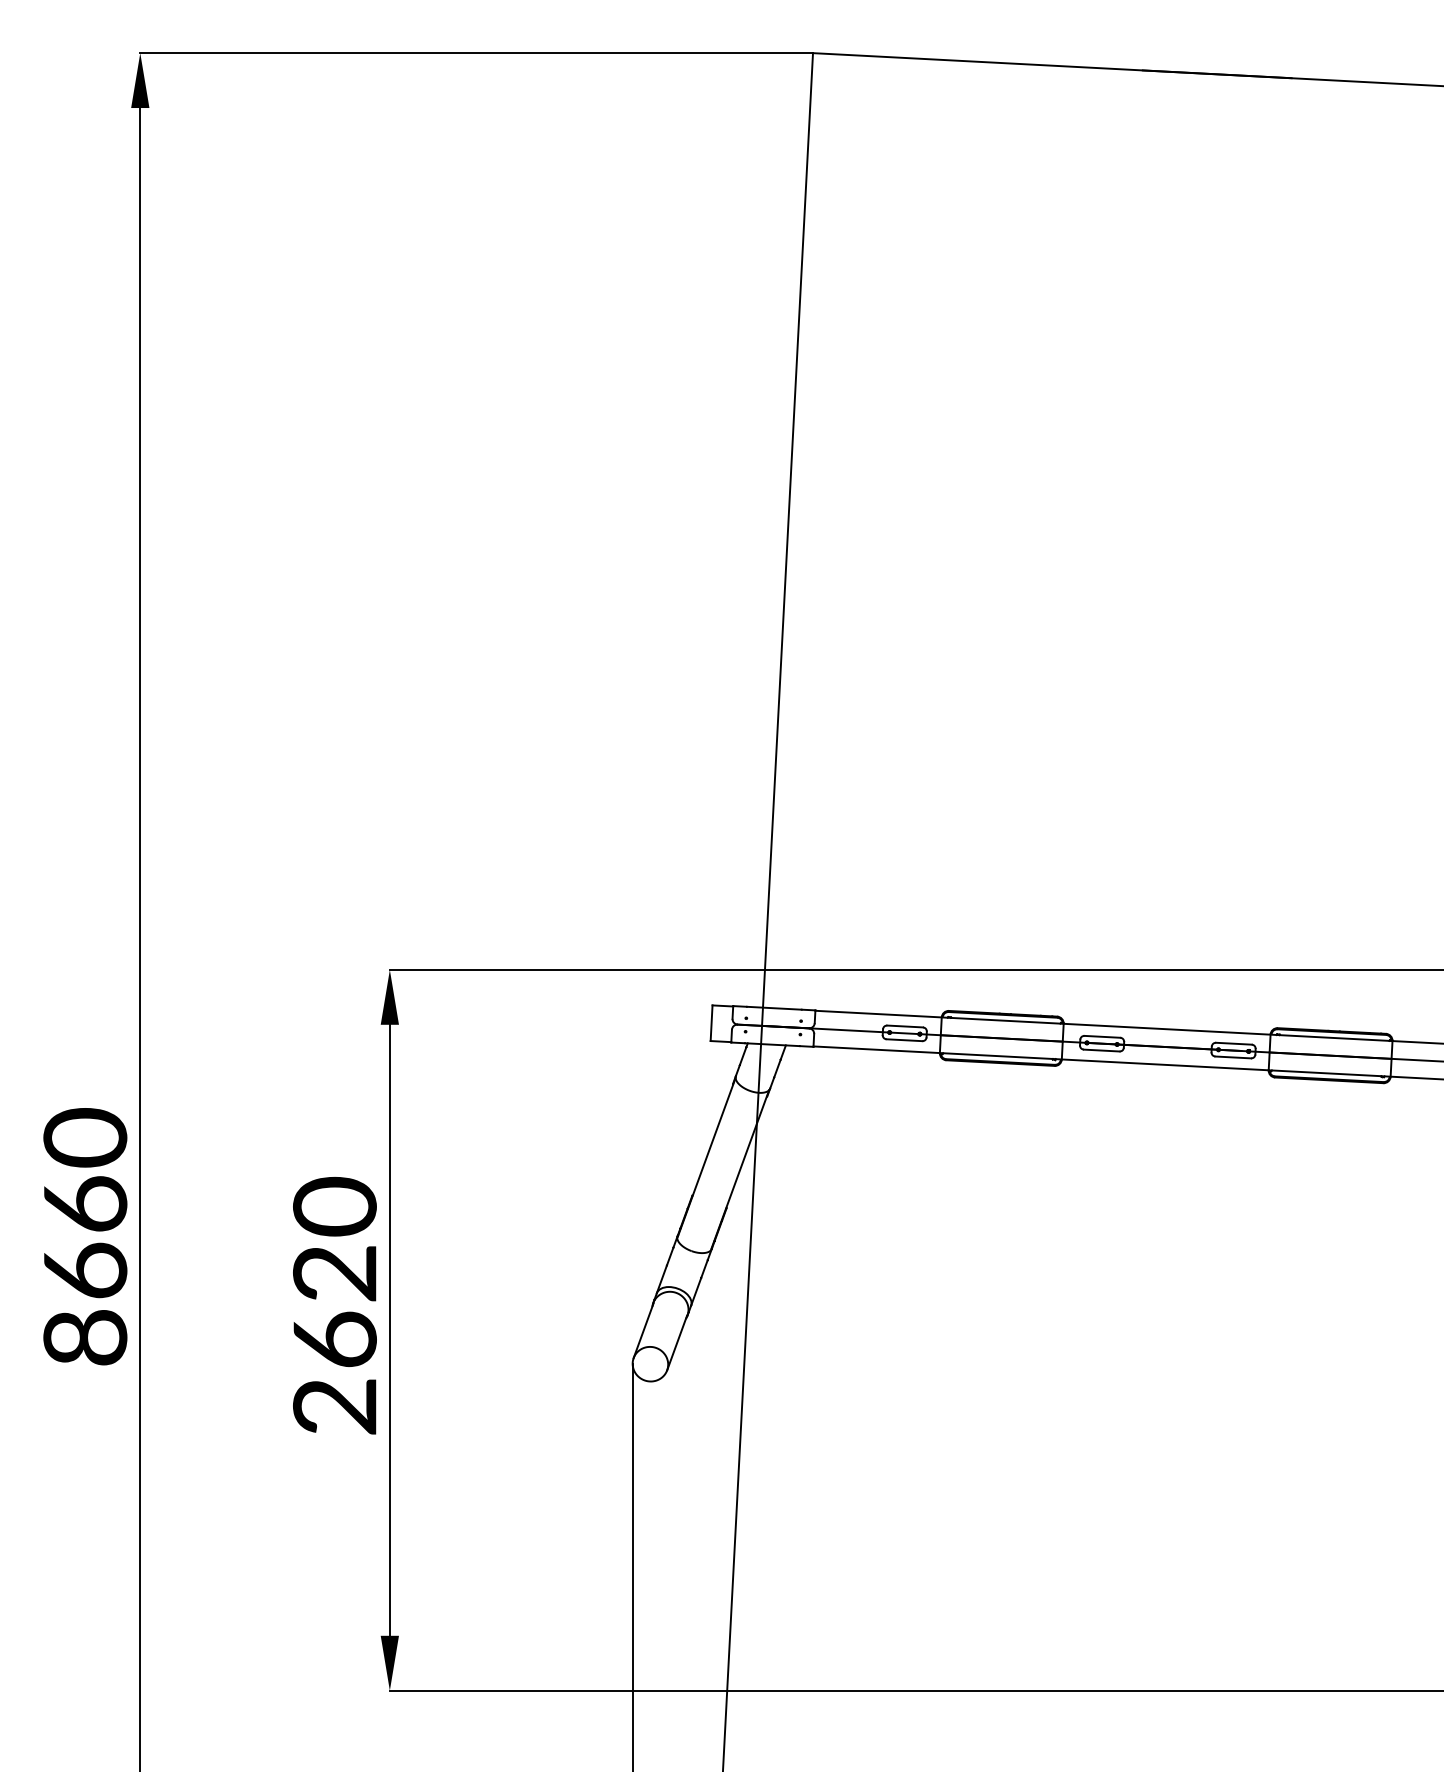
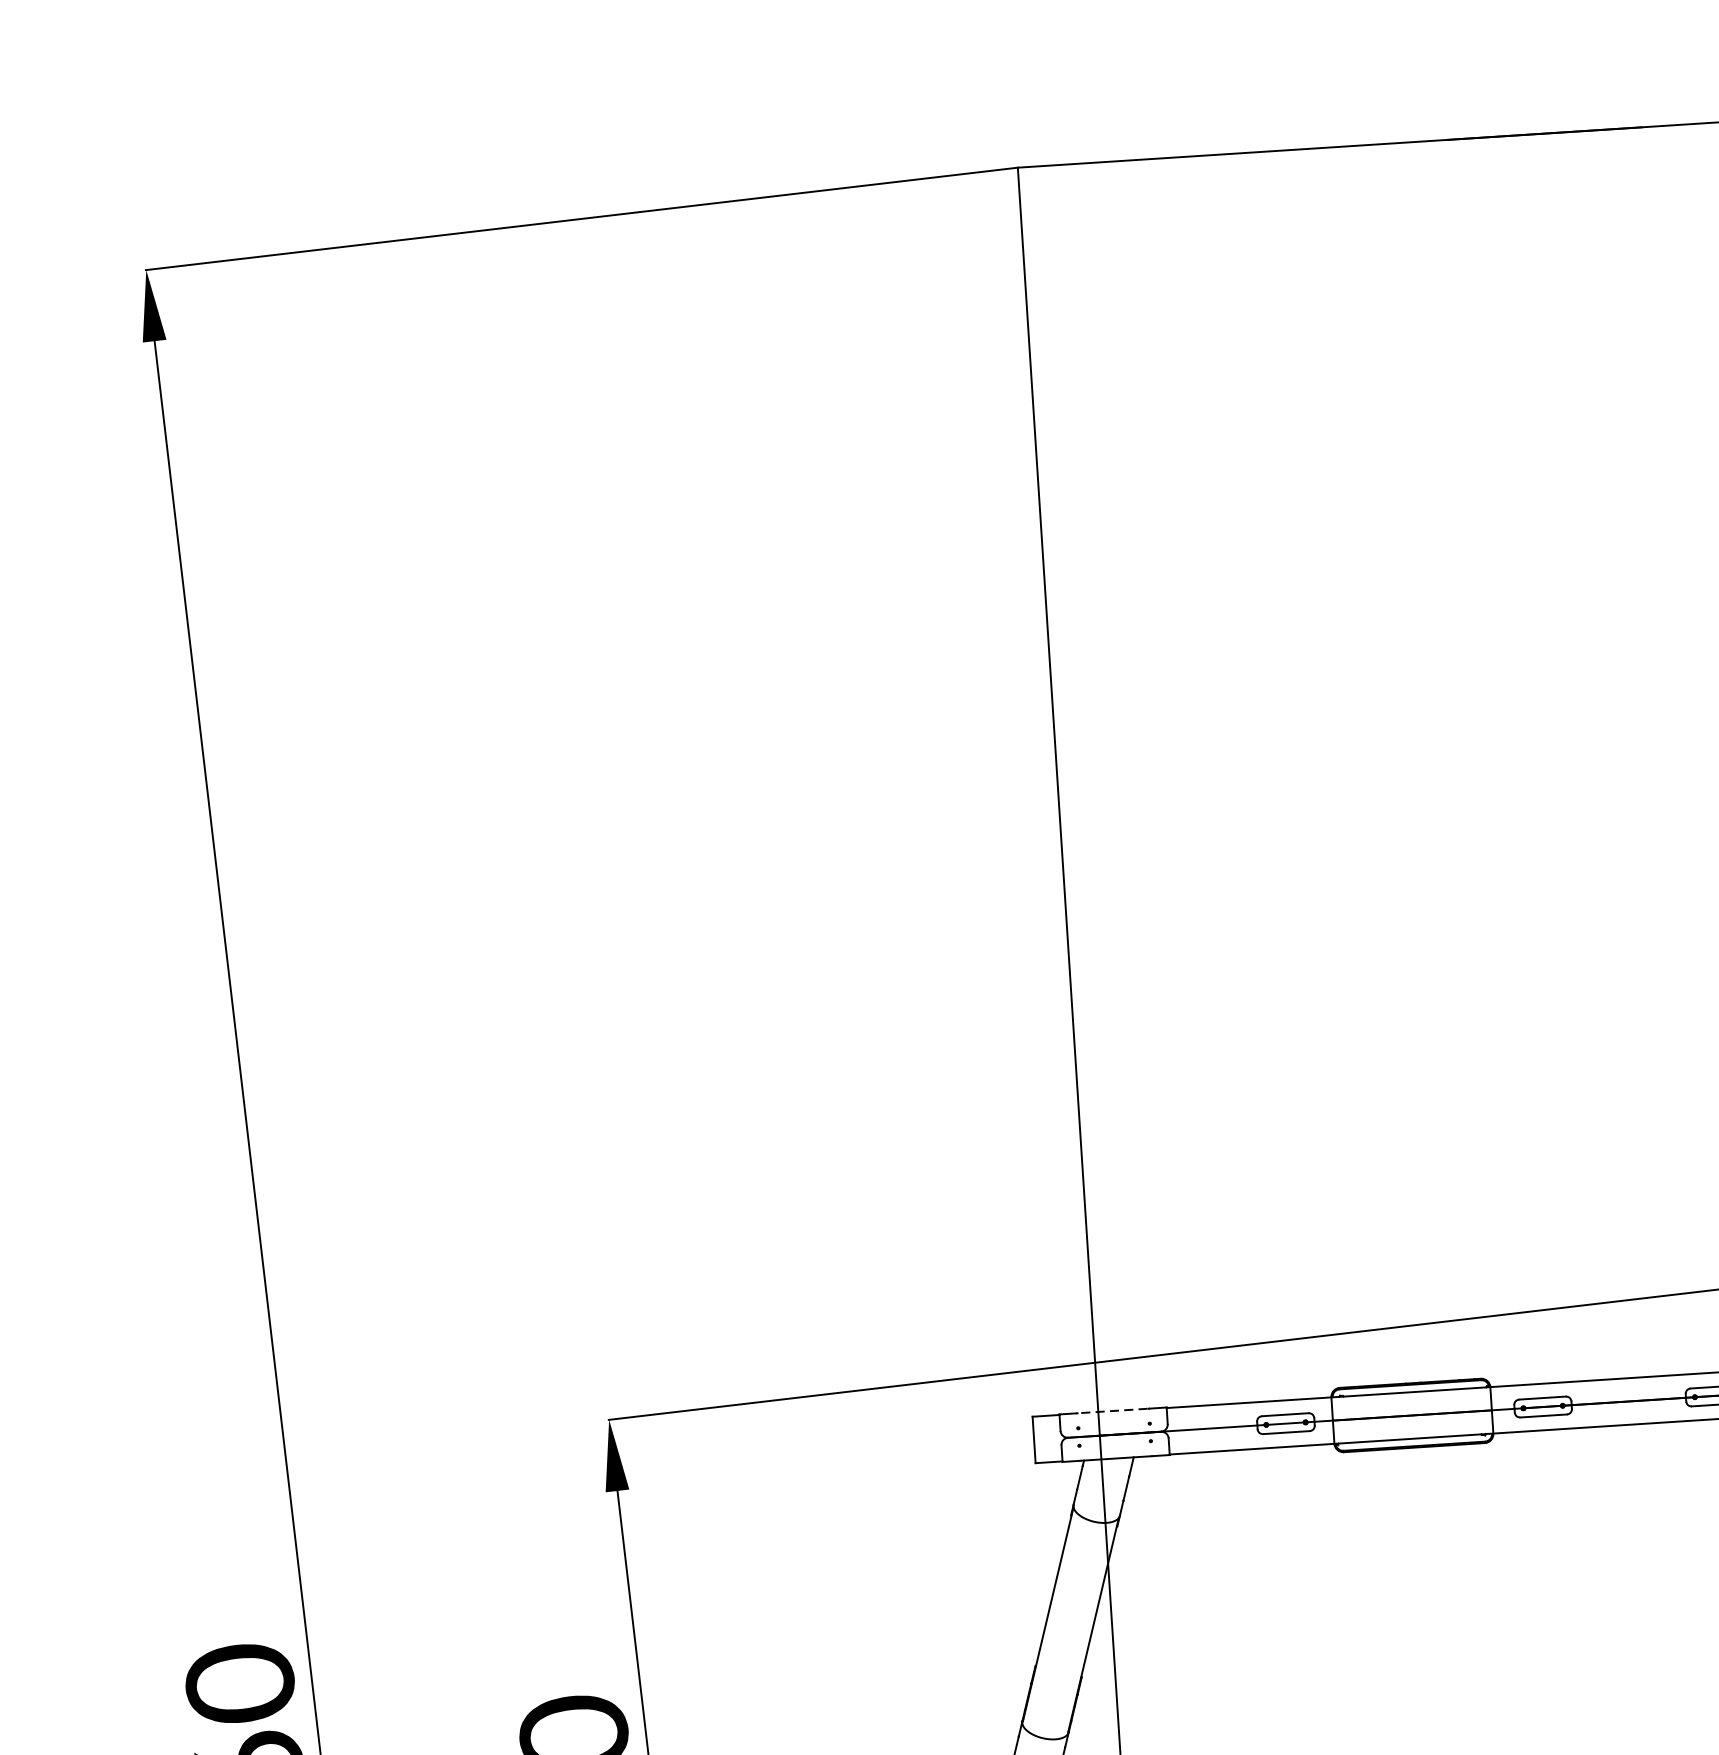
line: (774, 1008) -> (1113, 1411), solid -> dashed

